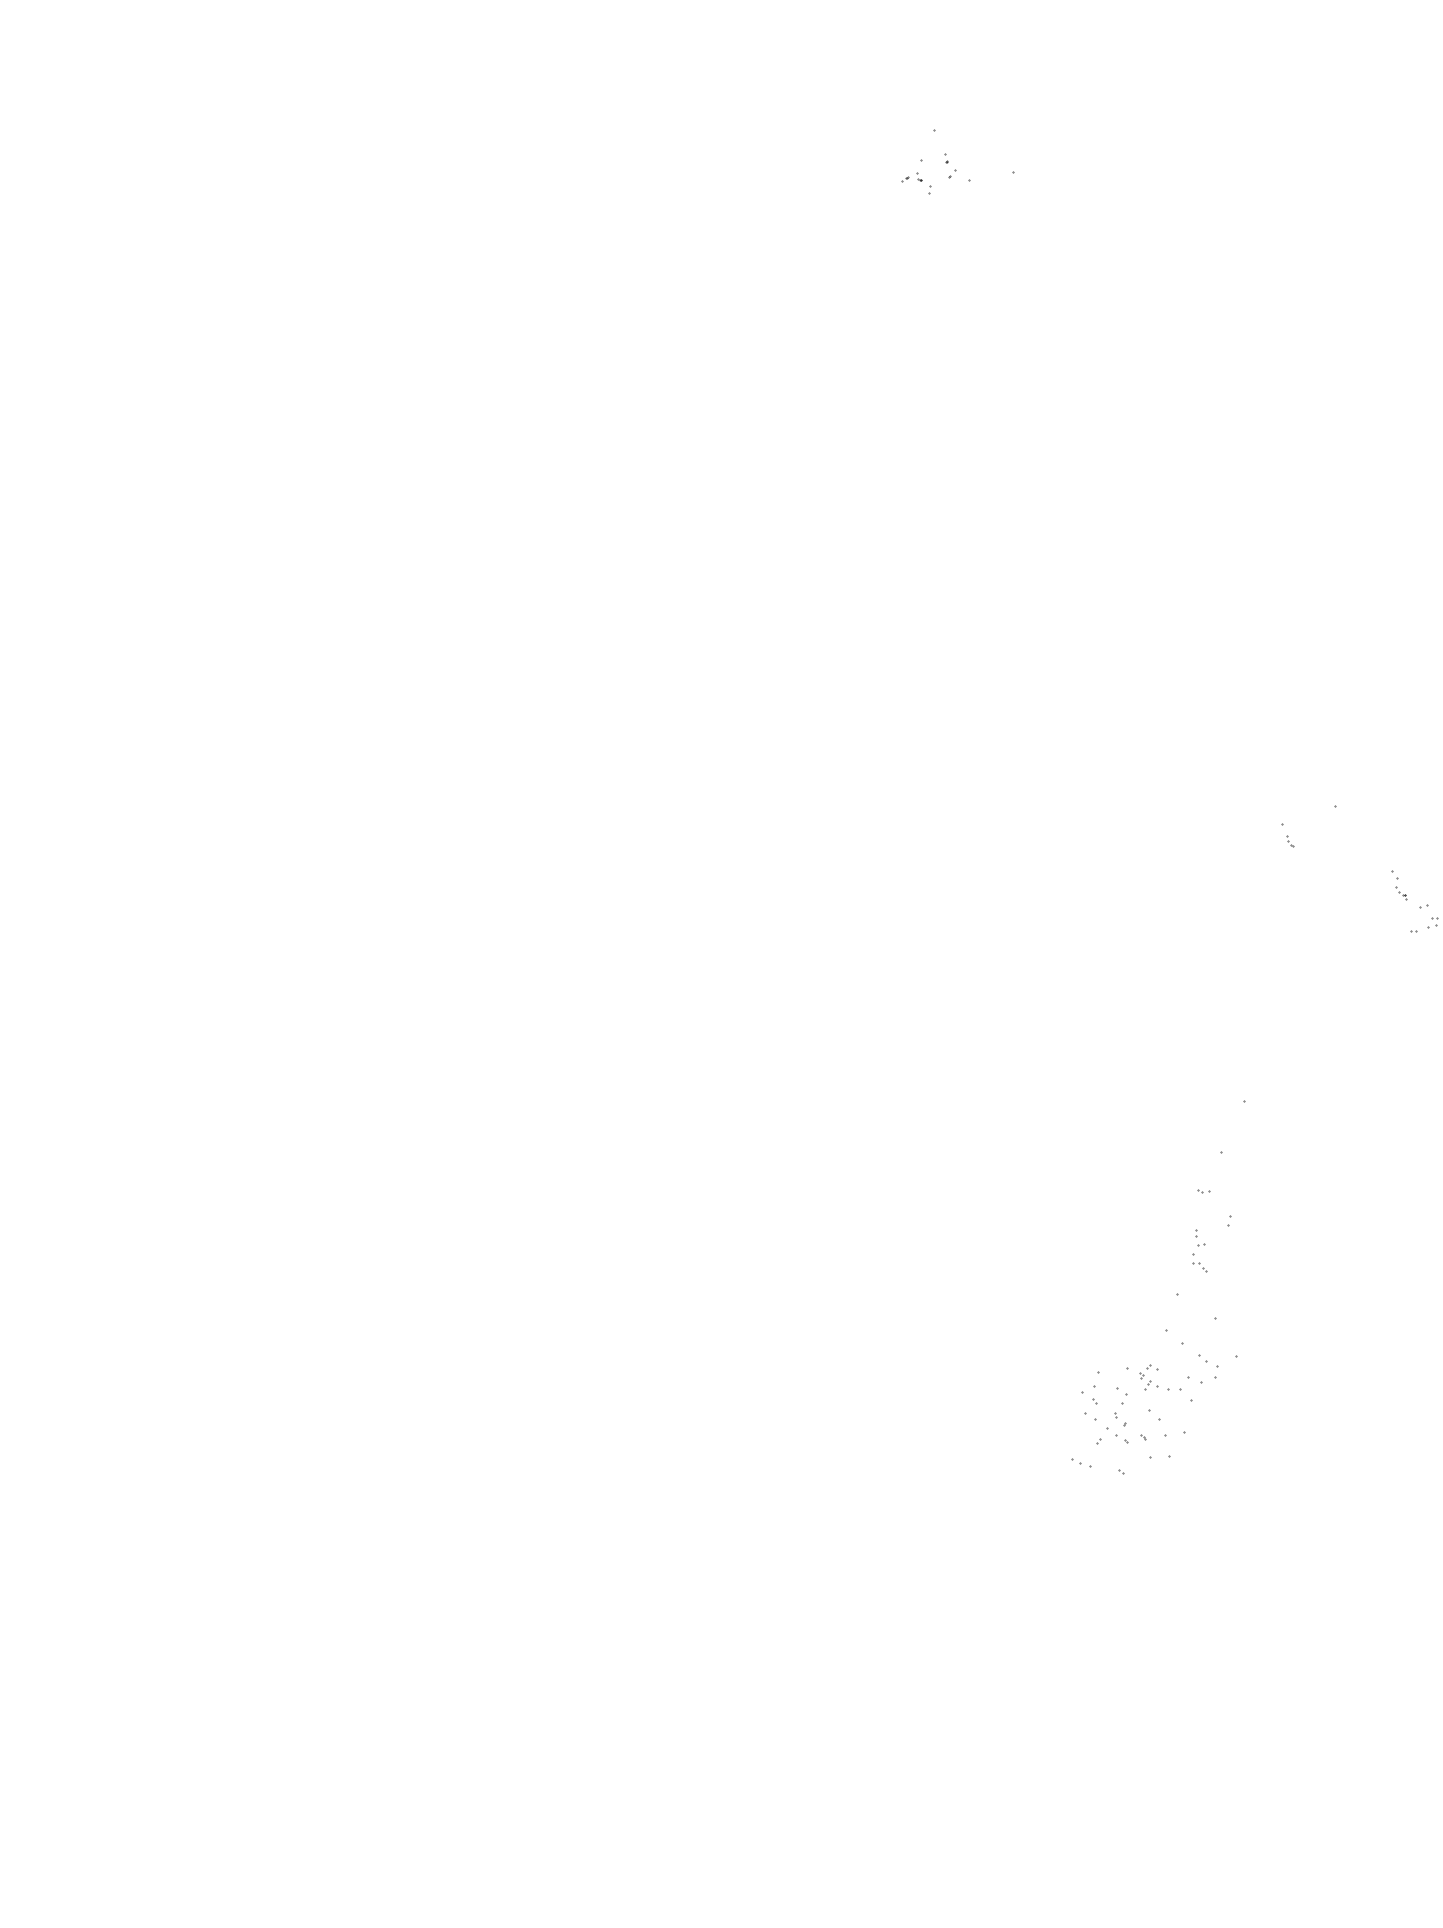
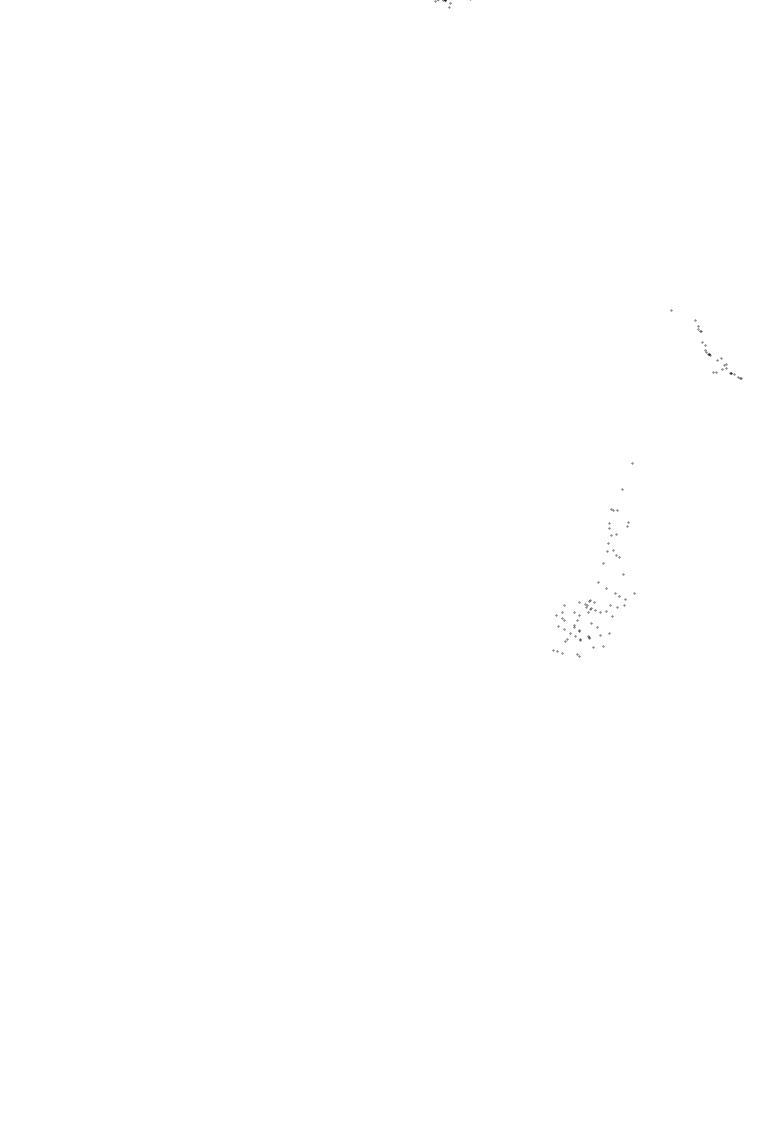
part: (1288, 834) -> (698, 325), moved
part: (1200, 1251) -> (613, 540), size x1.67

